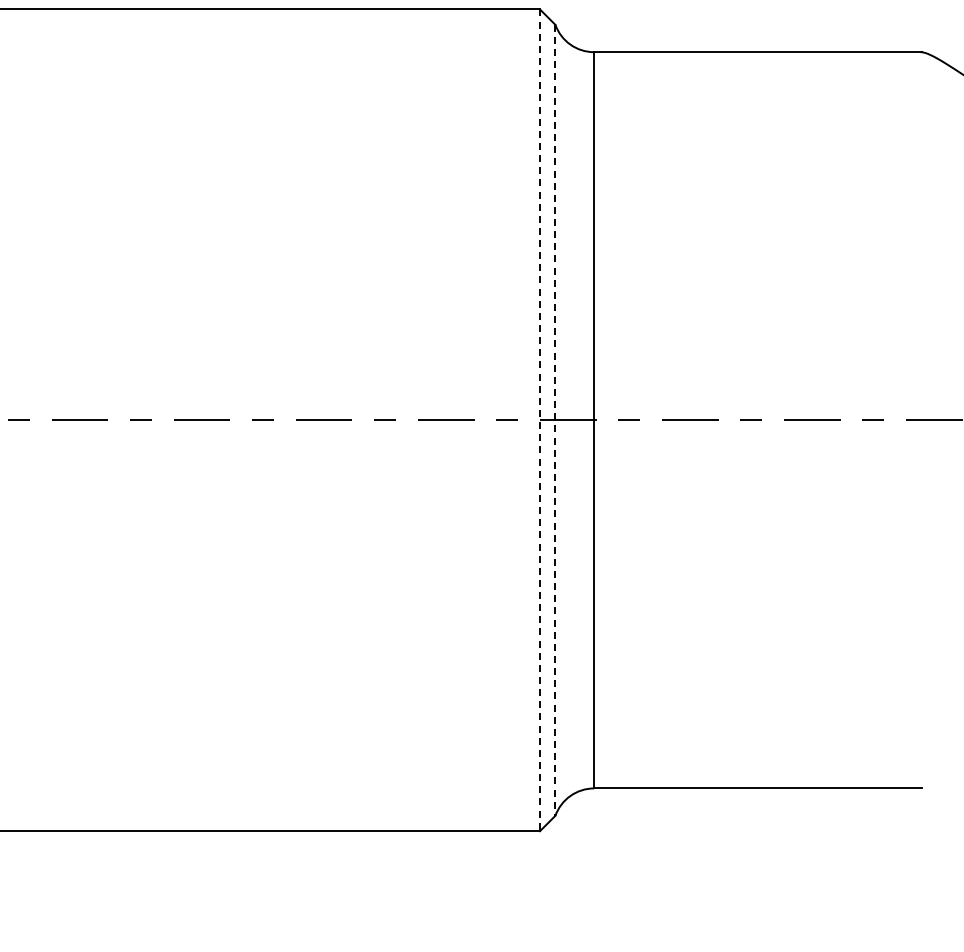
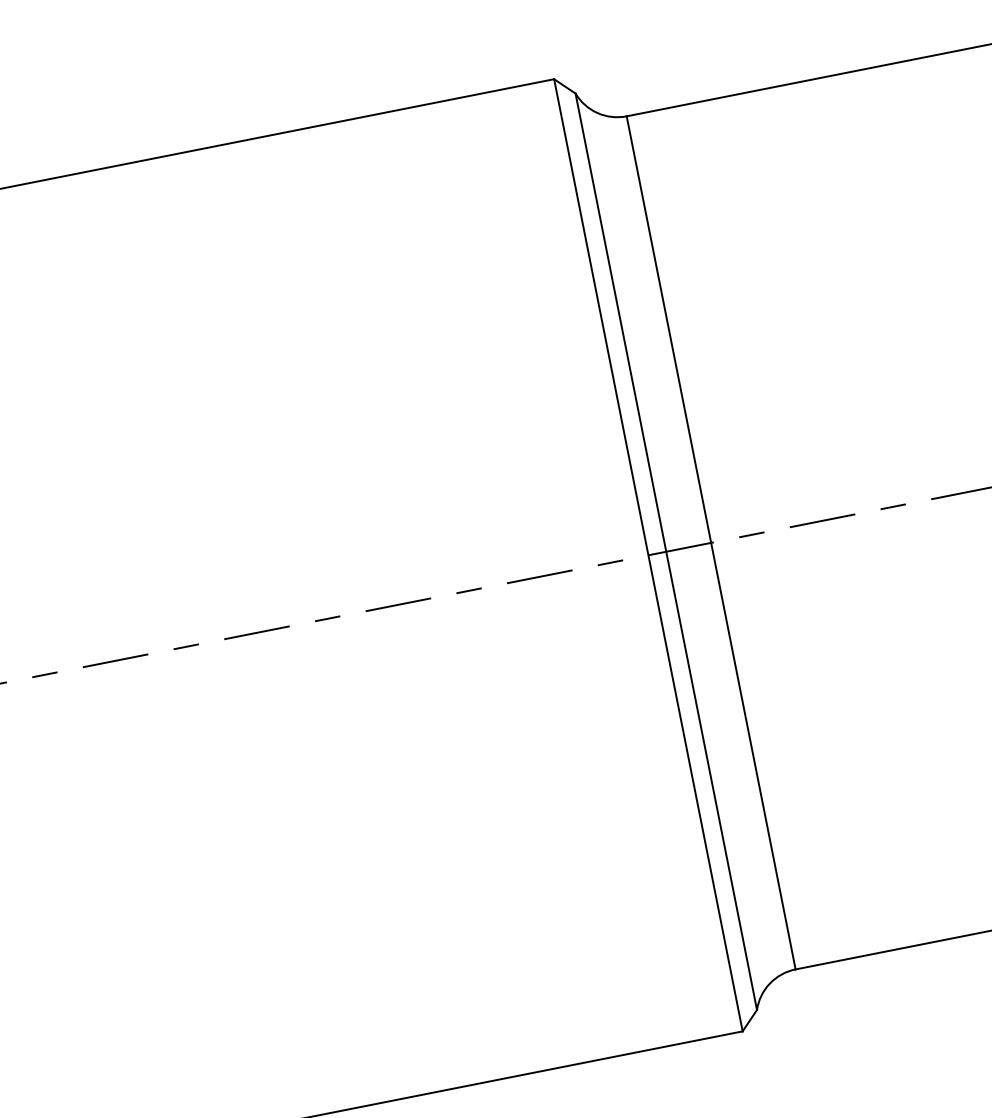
line: (540, 420) -> (649, 555), dashed -> solid
line: (555, 420) -> (666, 551), dashed -> solid

